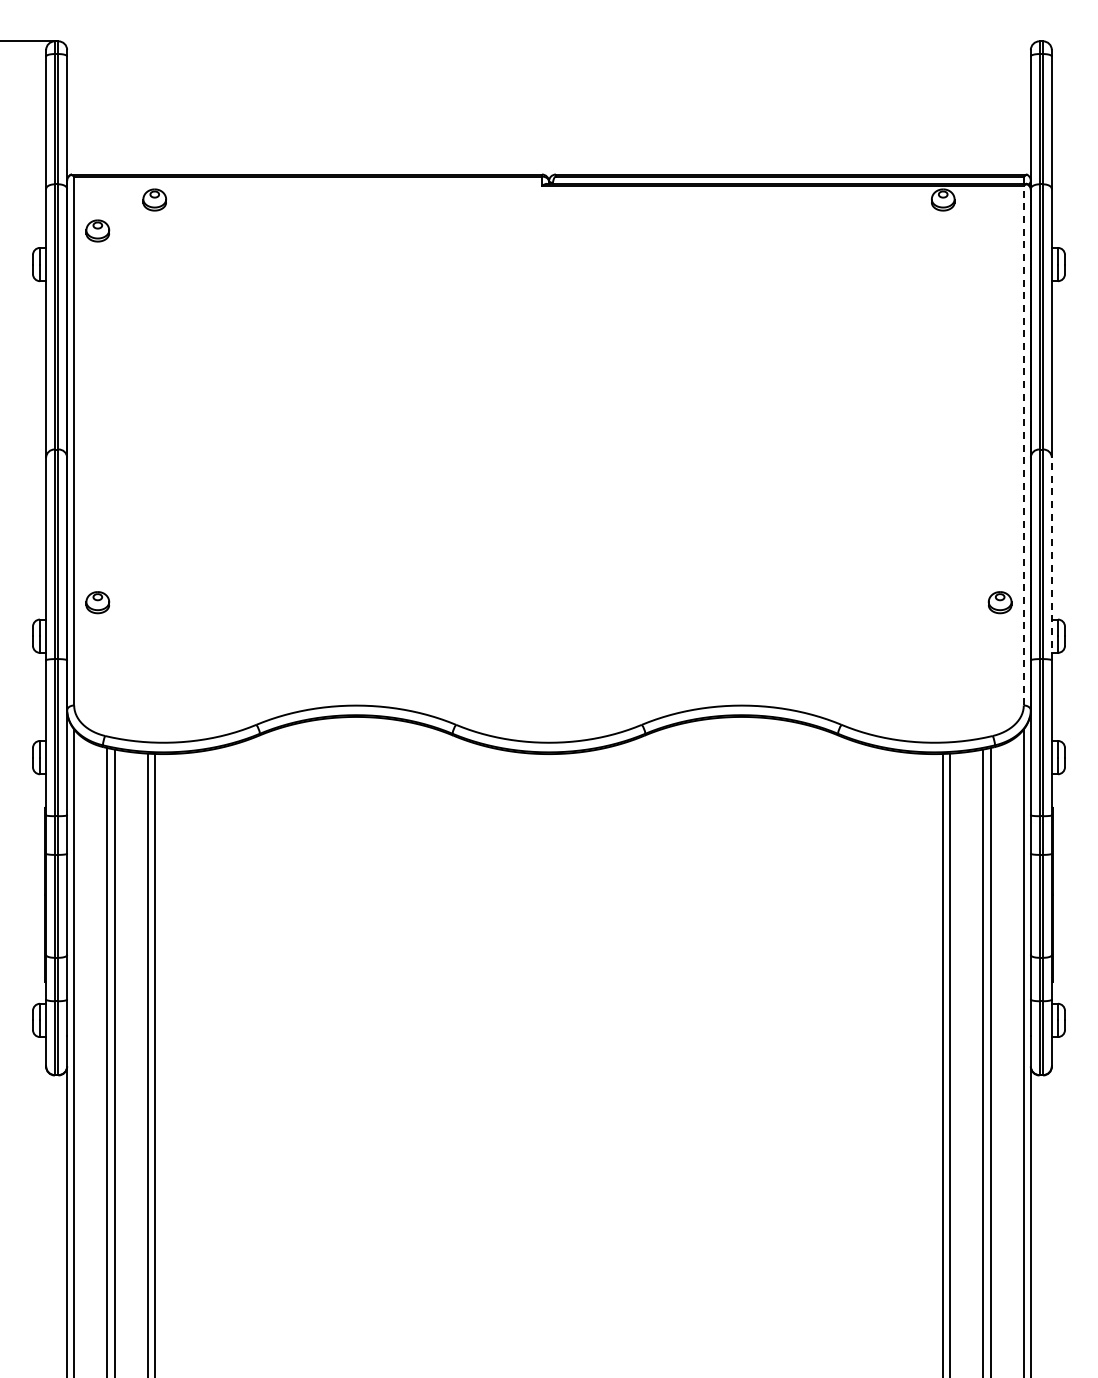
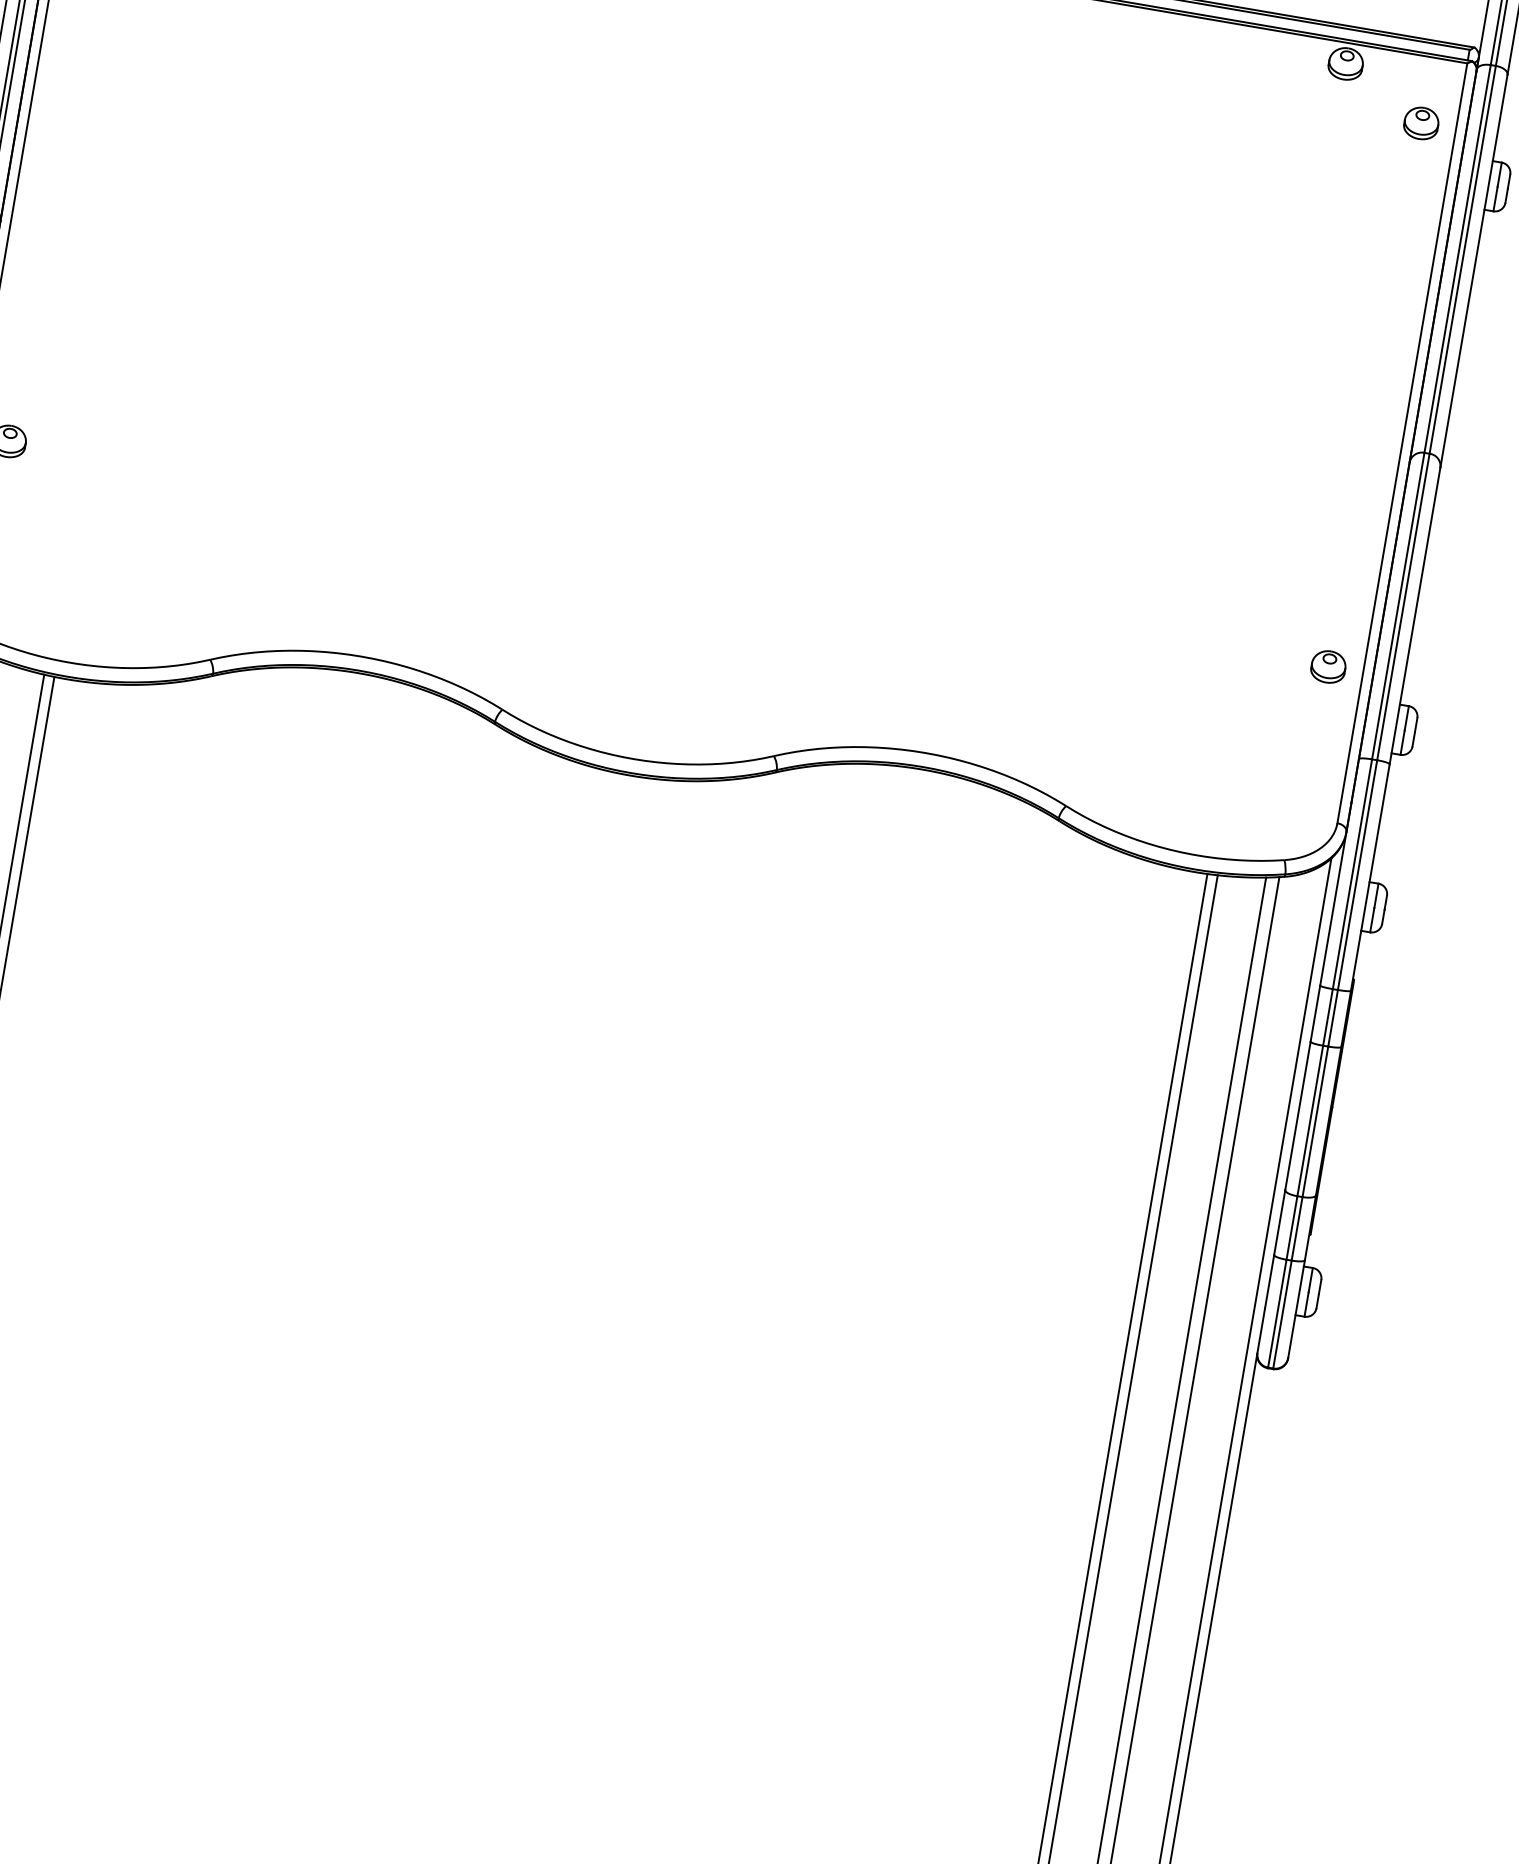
part: (999, 230) -> (1420, 122), added
line: (1023, 445) -> (1401, 442), dashed -> solid
line: (1051, 558) -> (1414, 615), dashed -> solid

